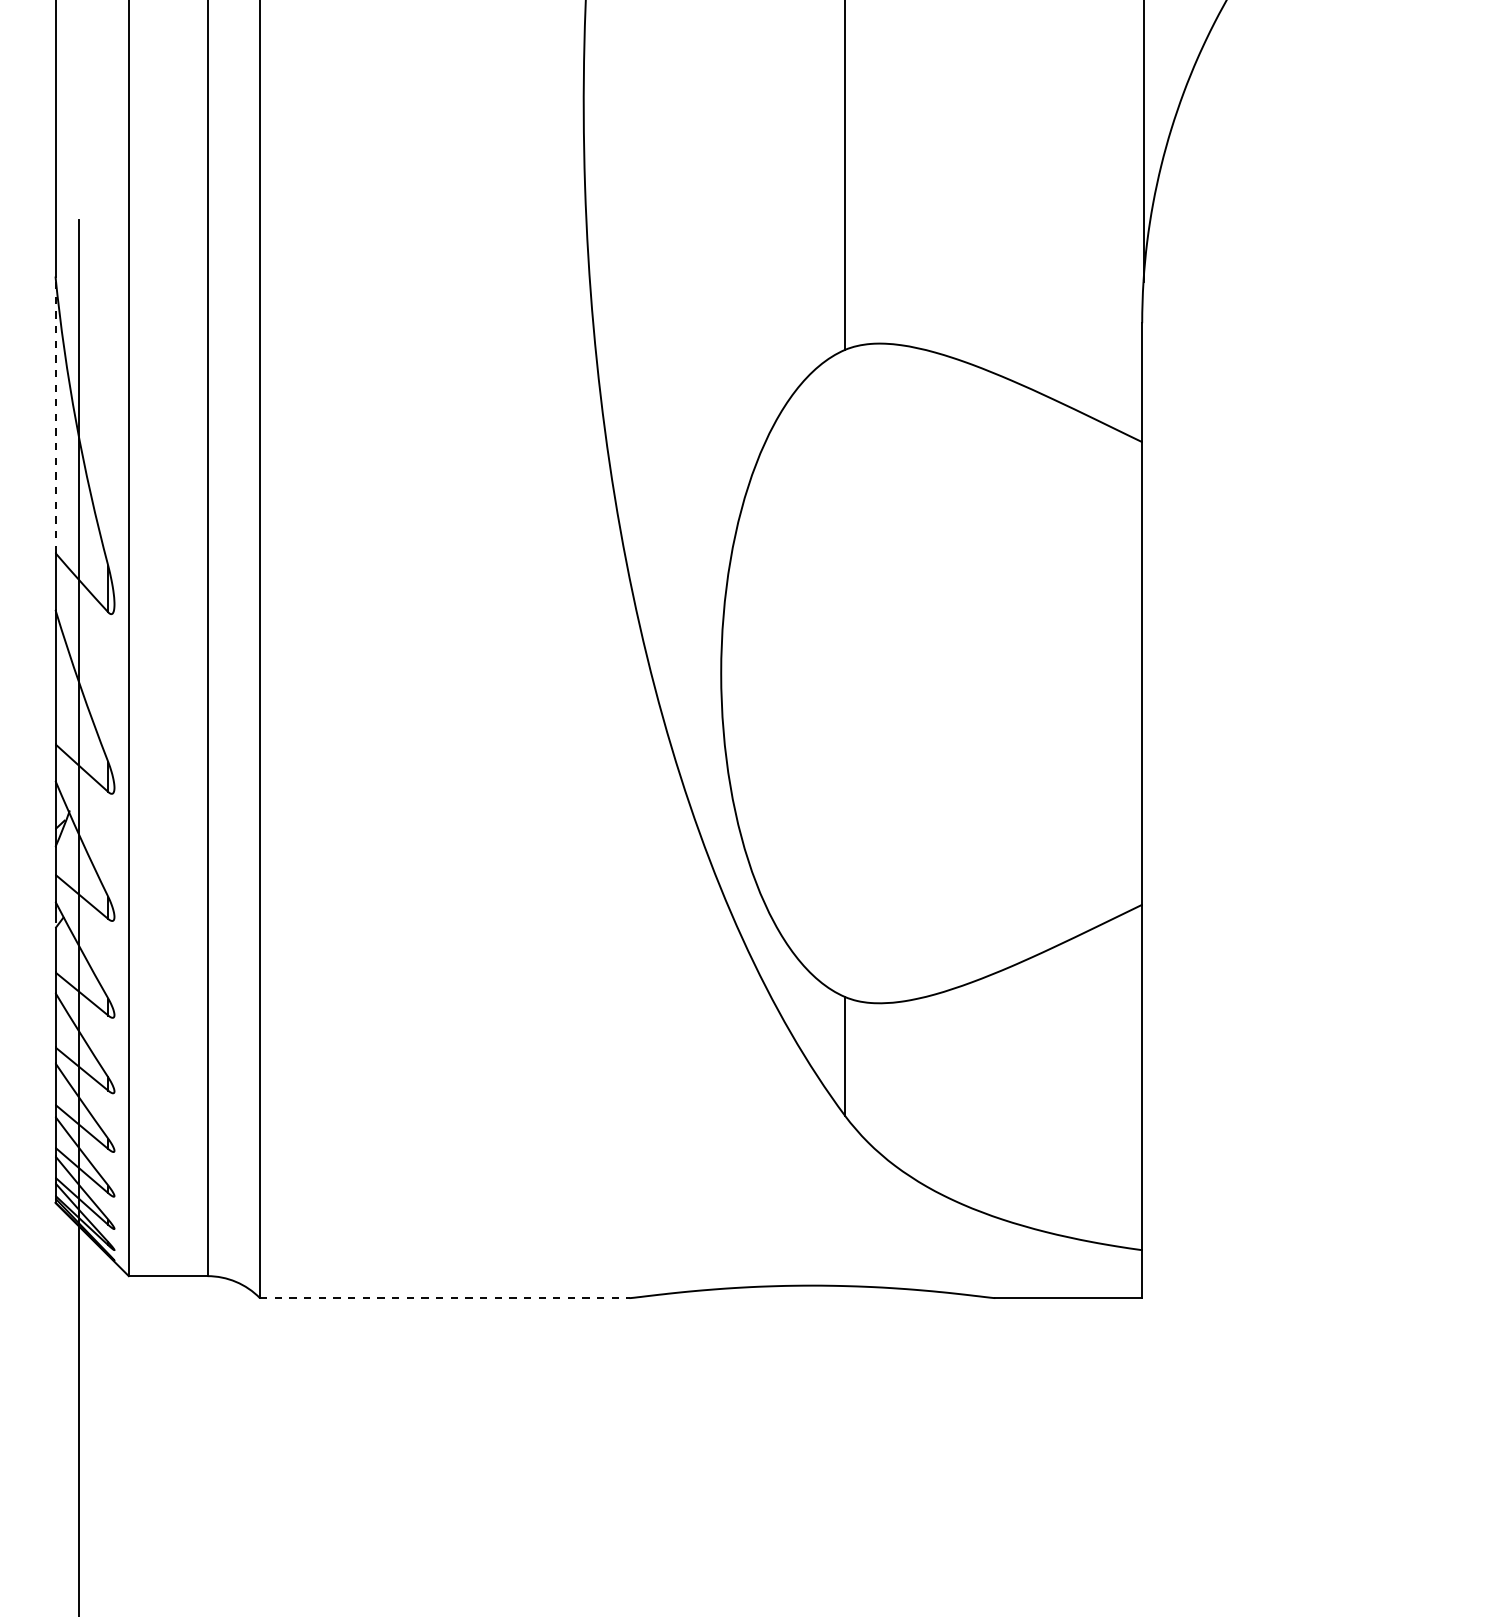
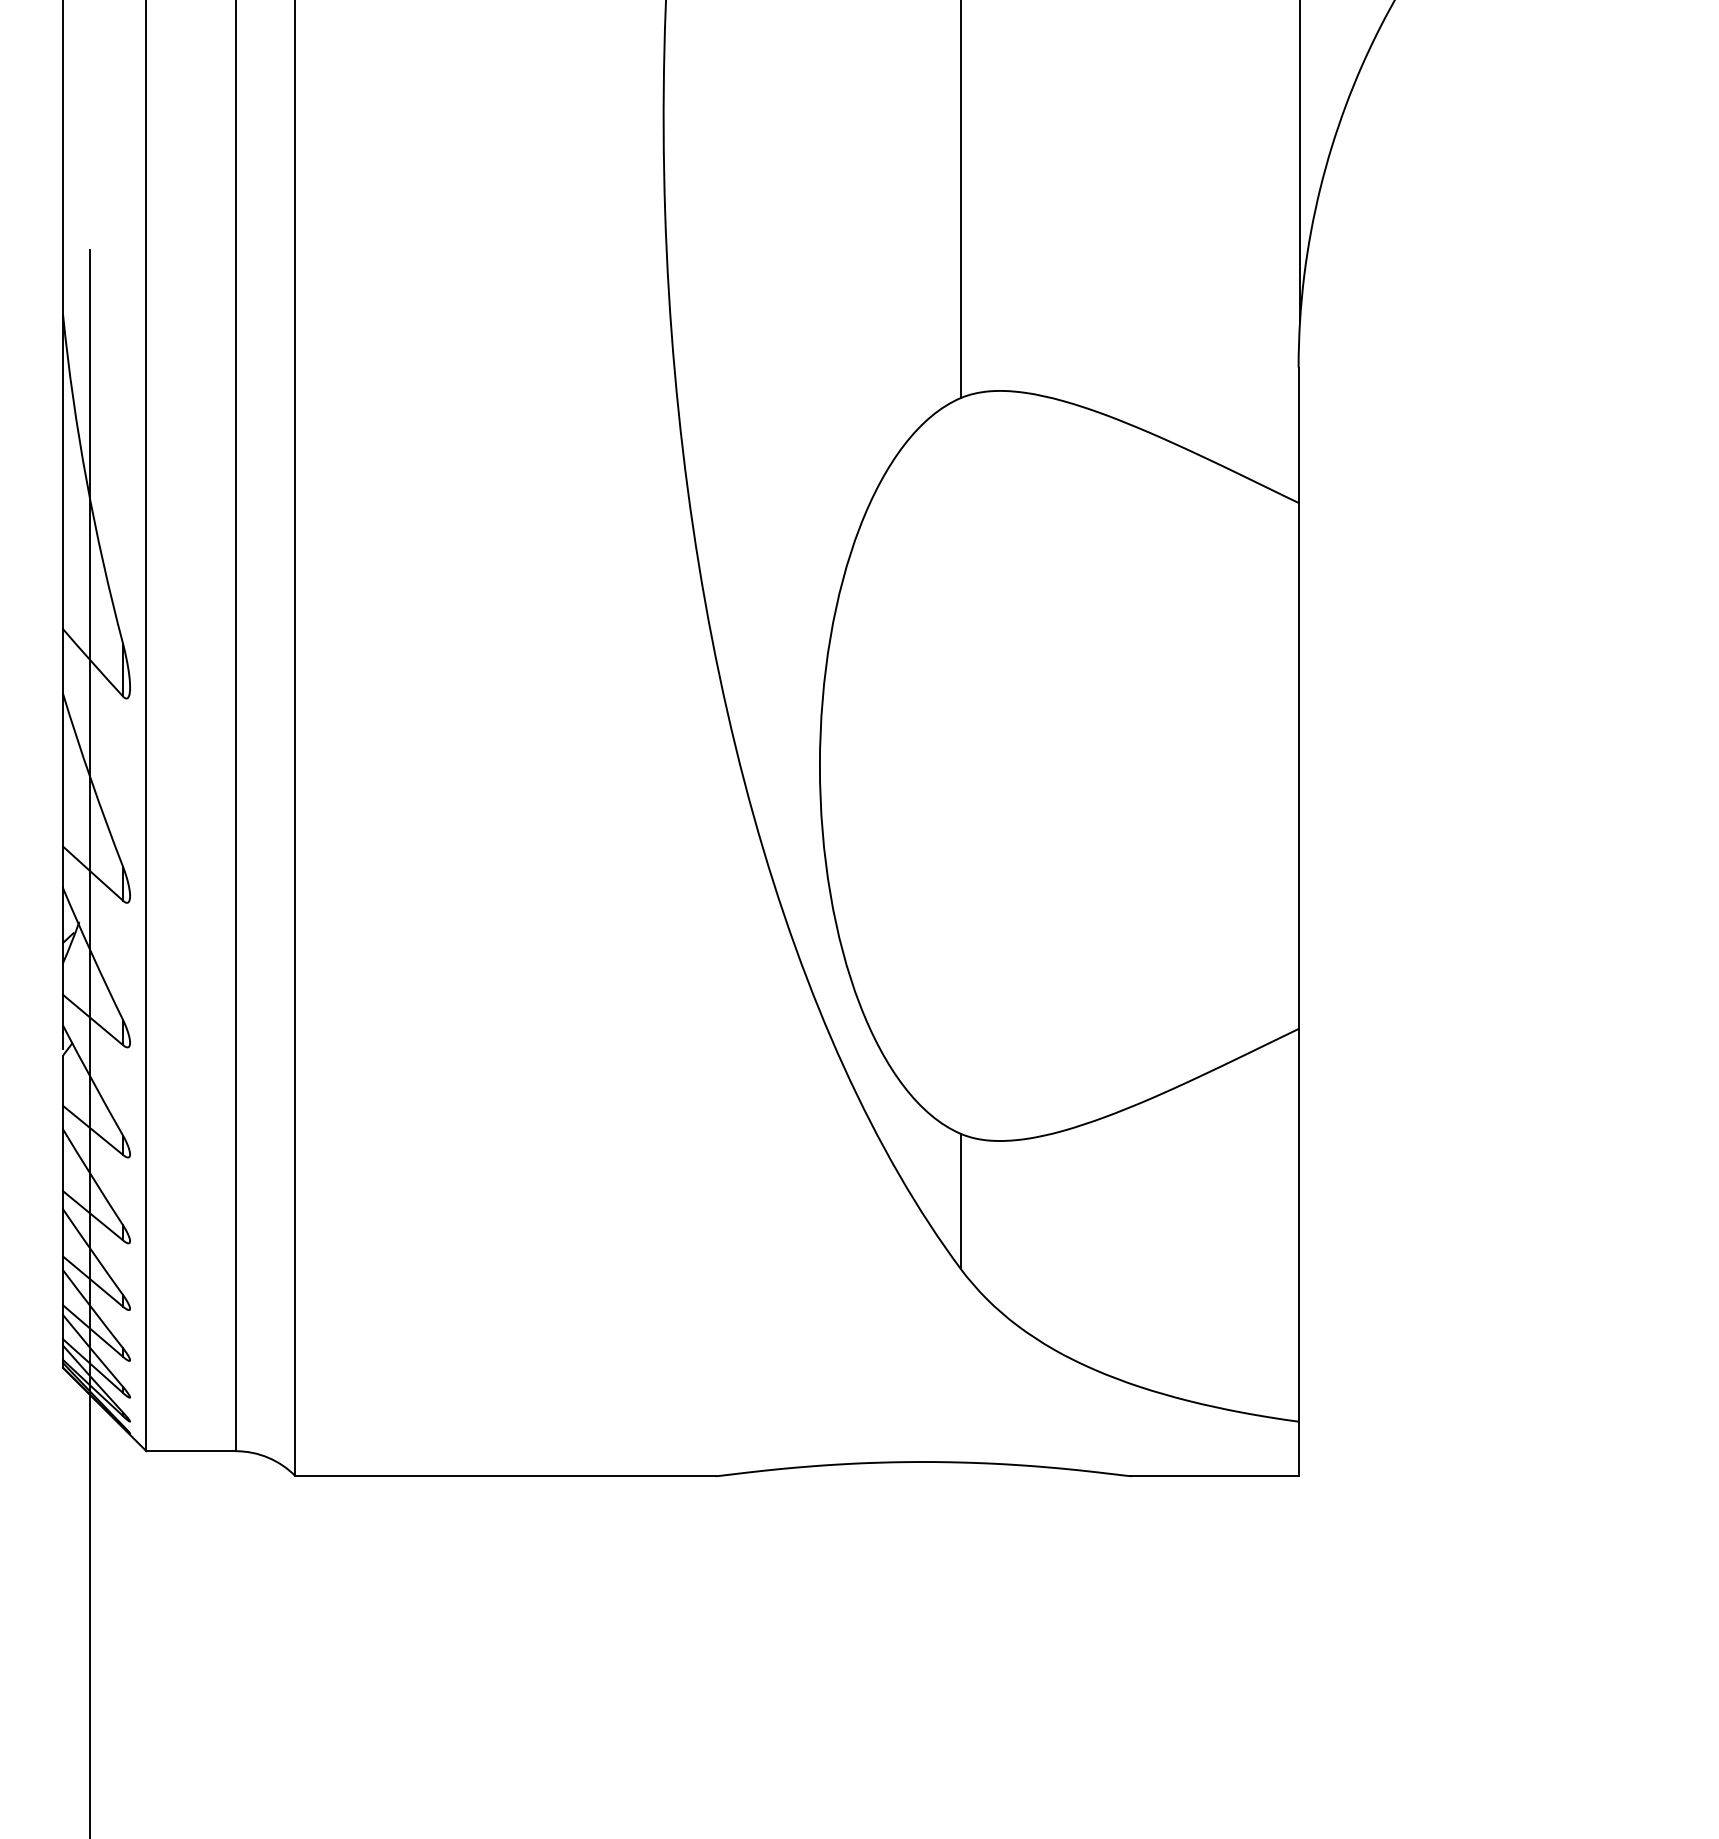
line: (55, 414) -> (63, 471), dashed -> solid
line: (445, 1298) -> (506, 1476), dashed -> solid

